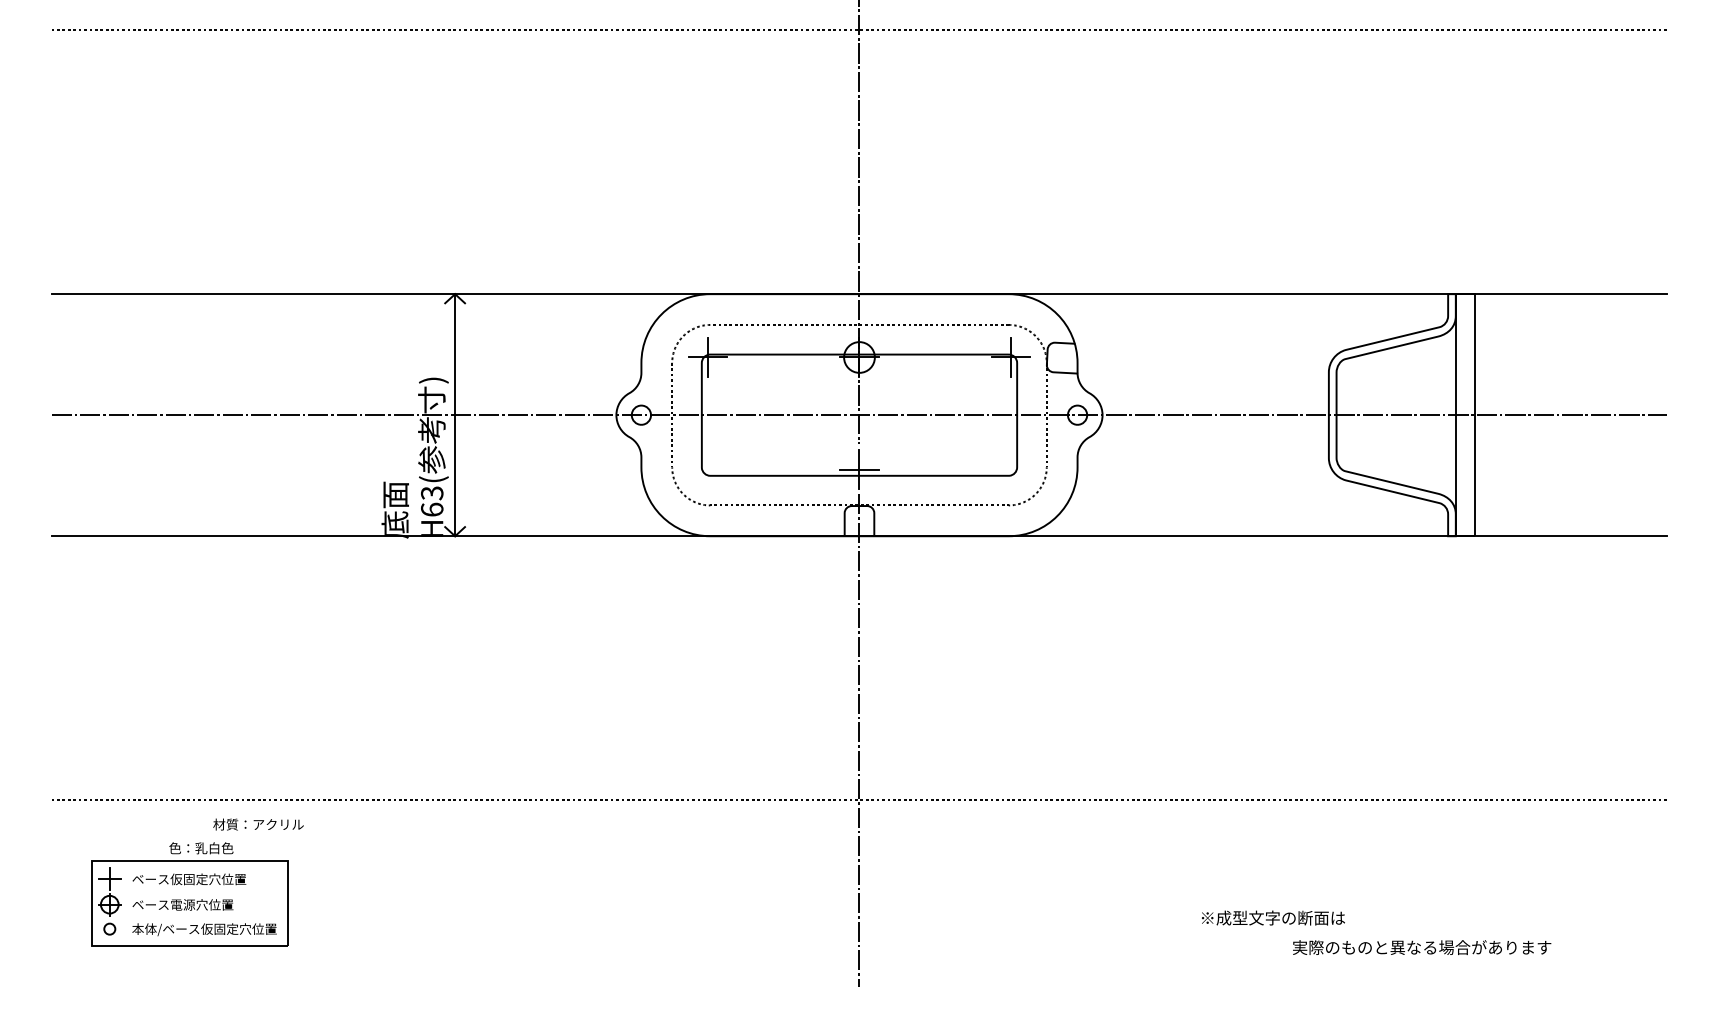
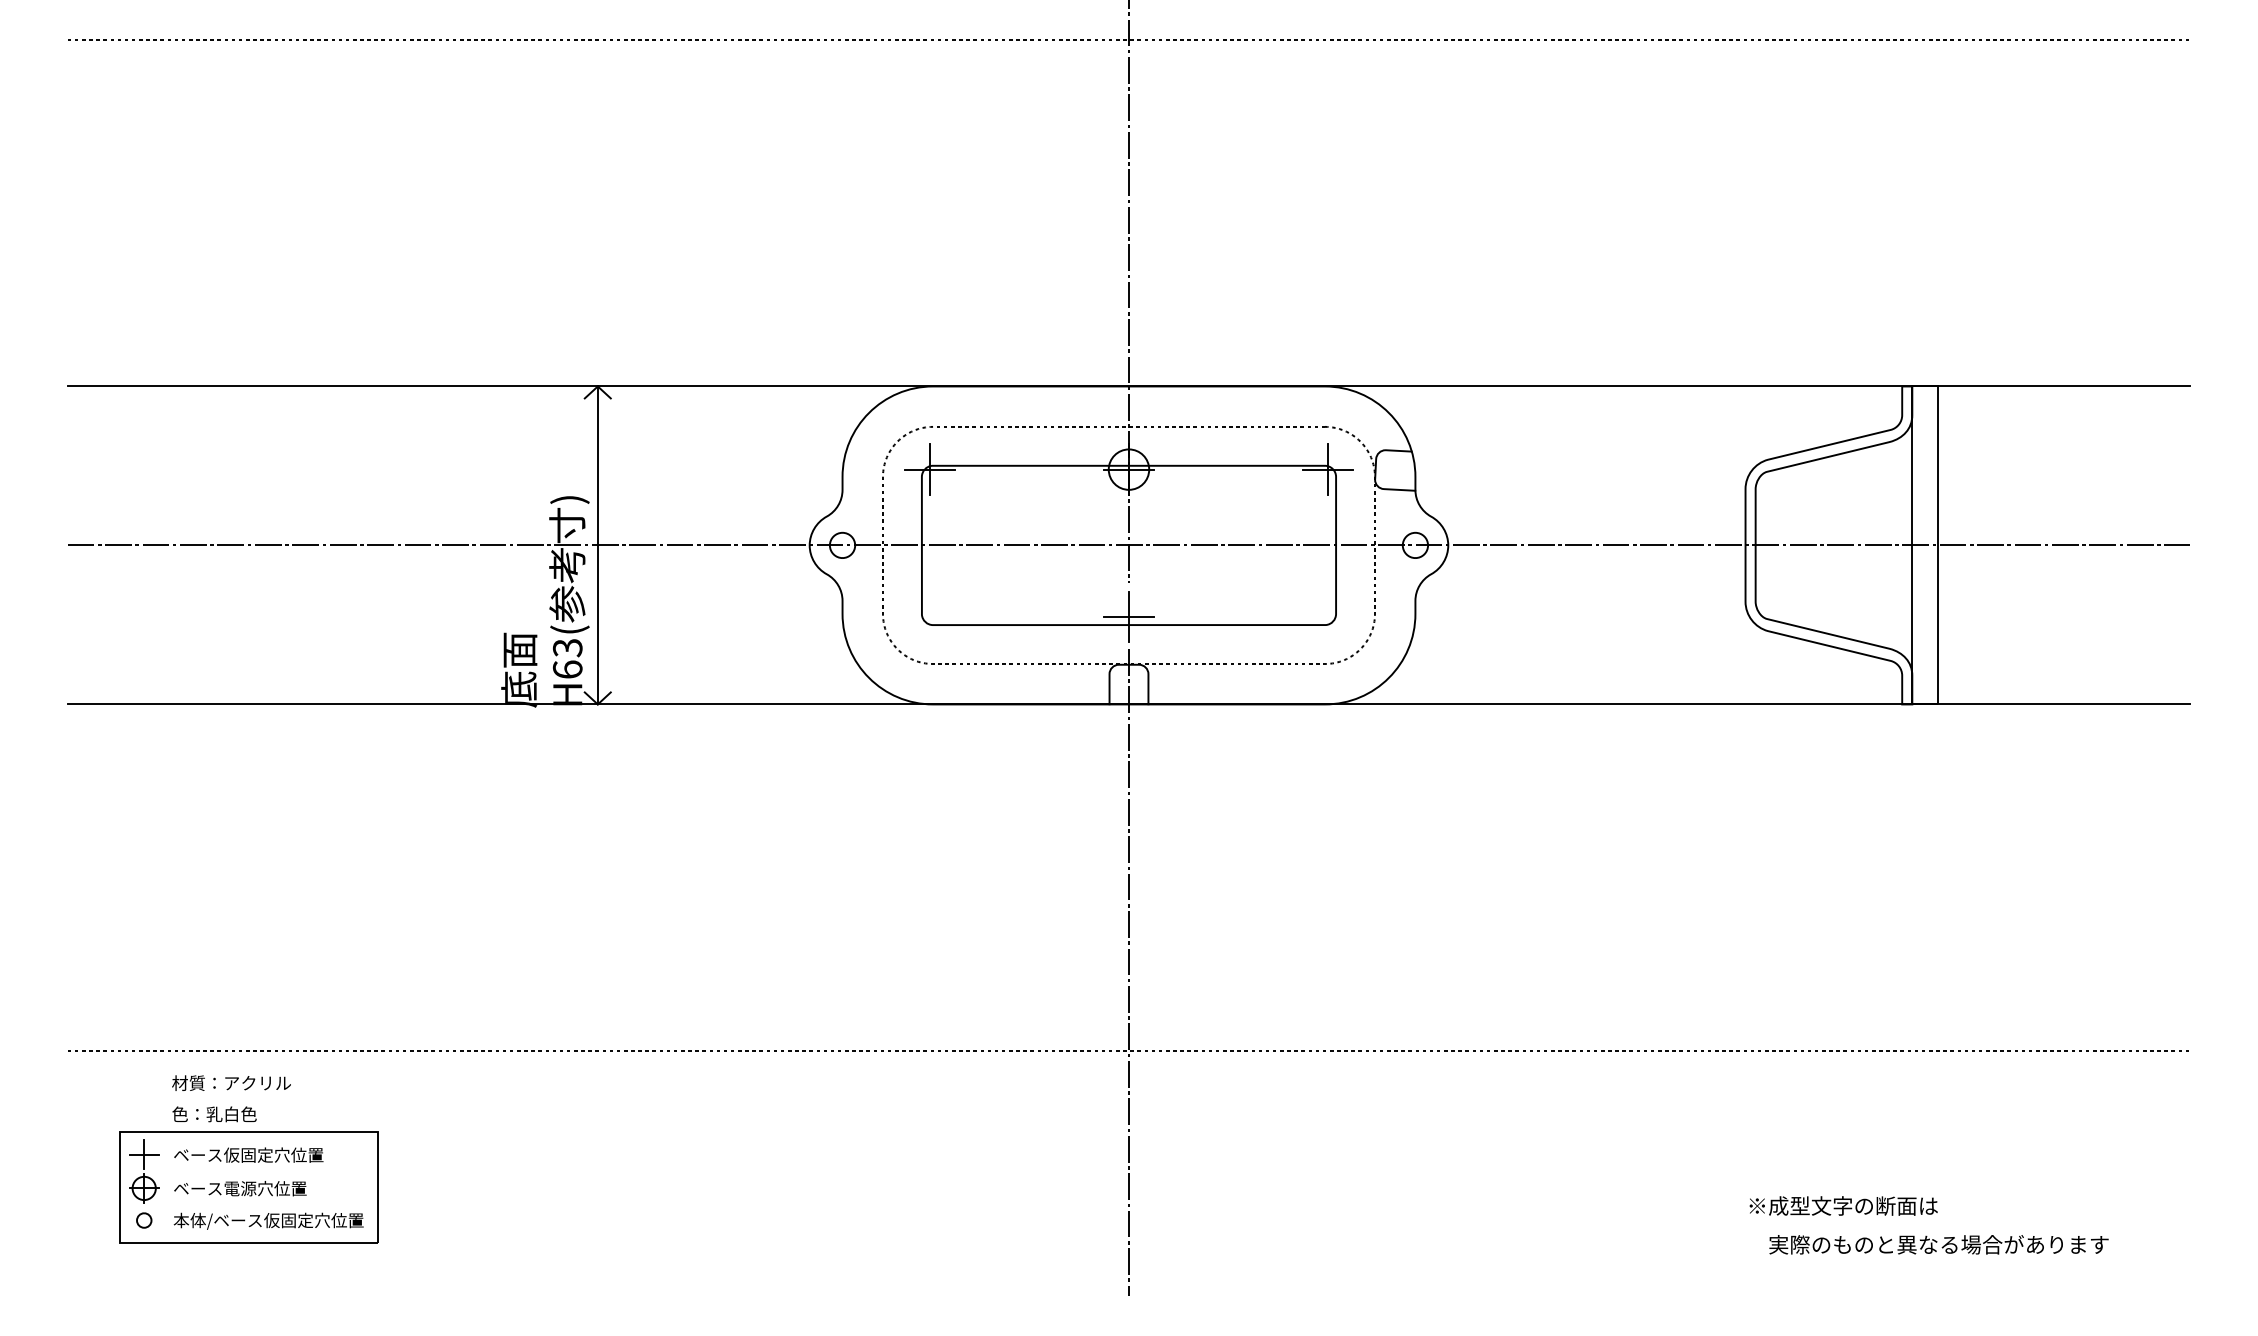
text: (258, 824) -> (231, 1082), moved
text: (201, 848) -> (214, 1114), moved
text: (1273, 917) -> (1843, 1205), moved
text: (1421, 947) -> (1938, 1244), moved

